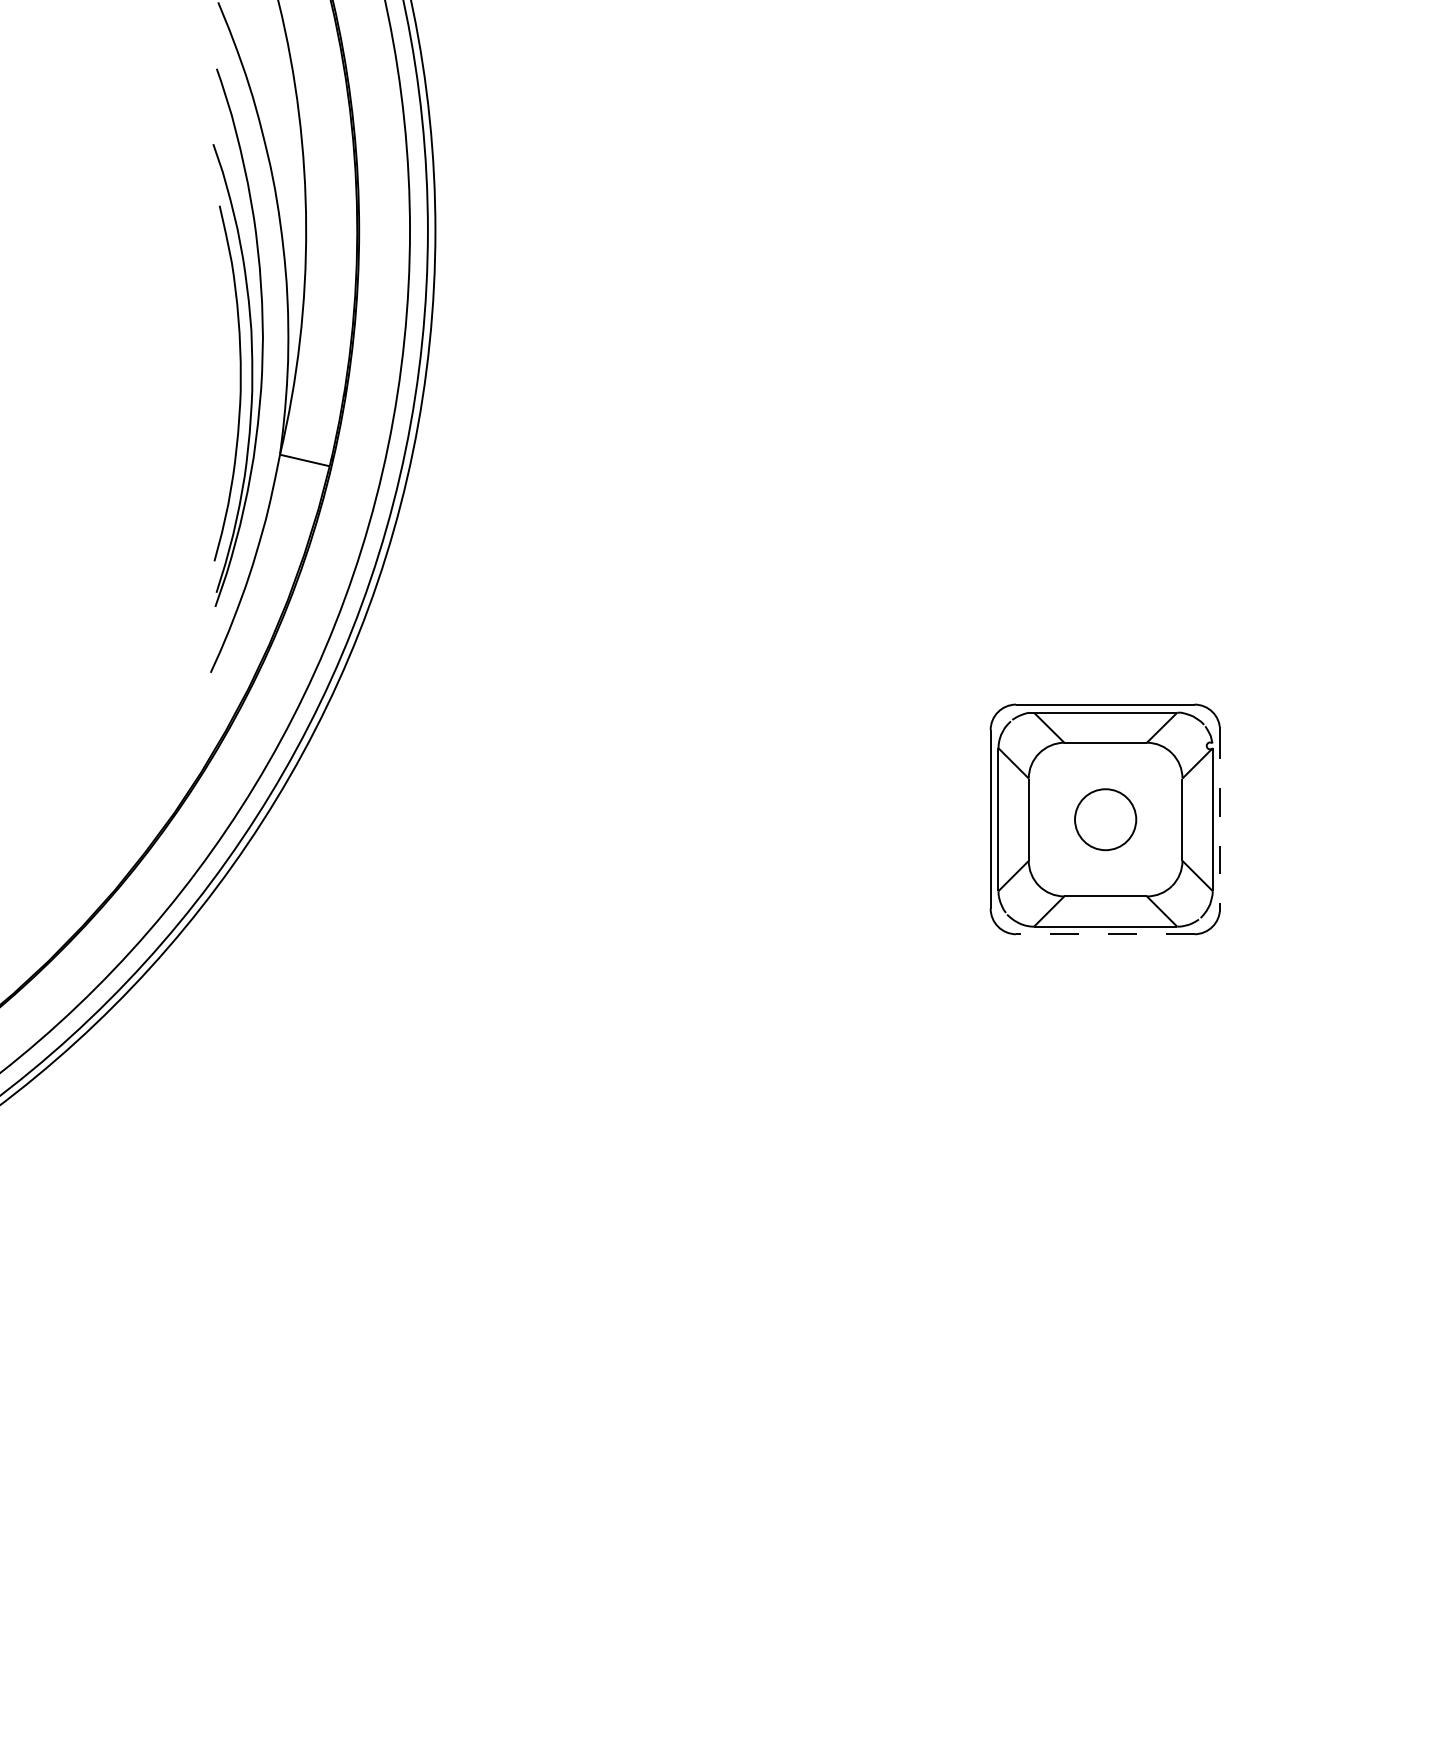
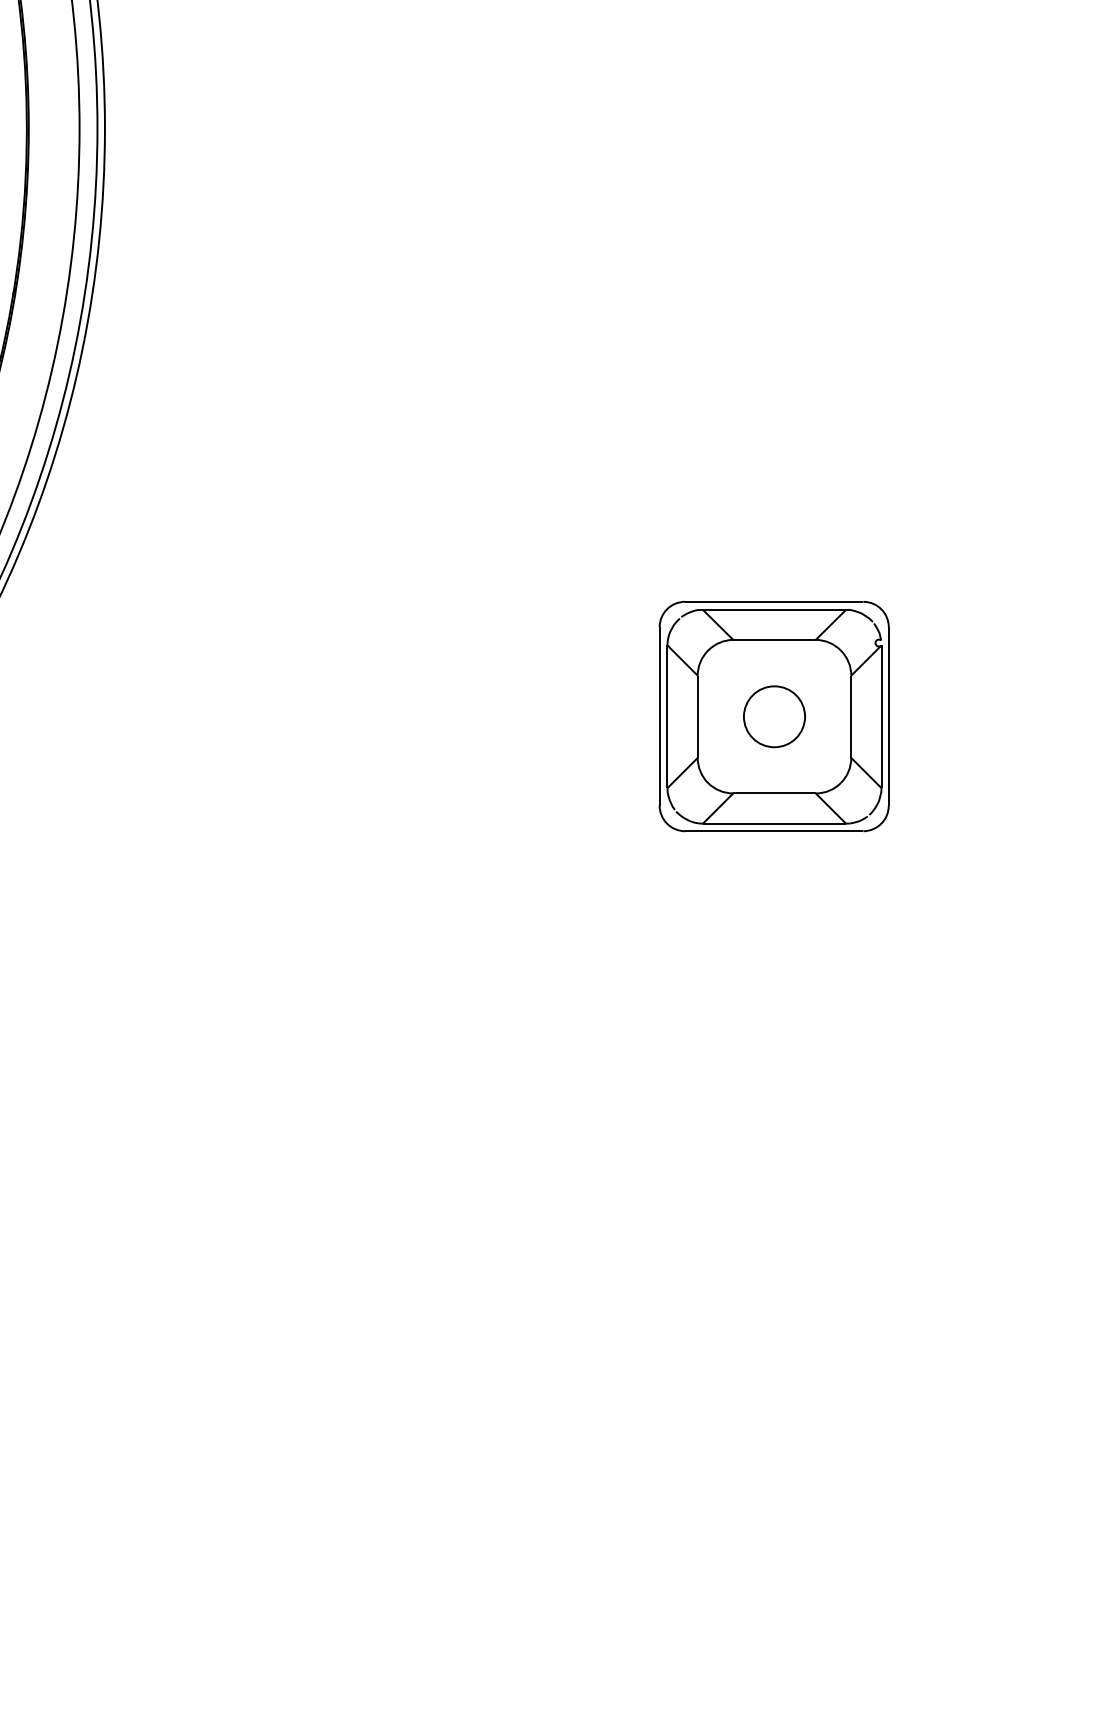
line: (1220, 819) -> (889, 716), dashed -> solid
line: (1104, 934) -> (773, 831), dashed -> solid

